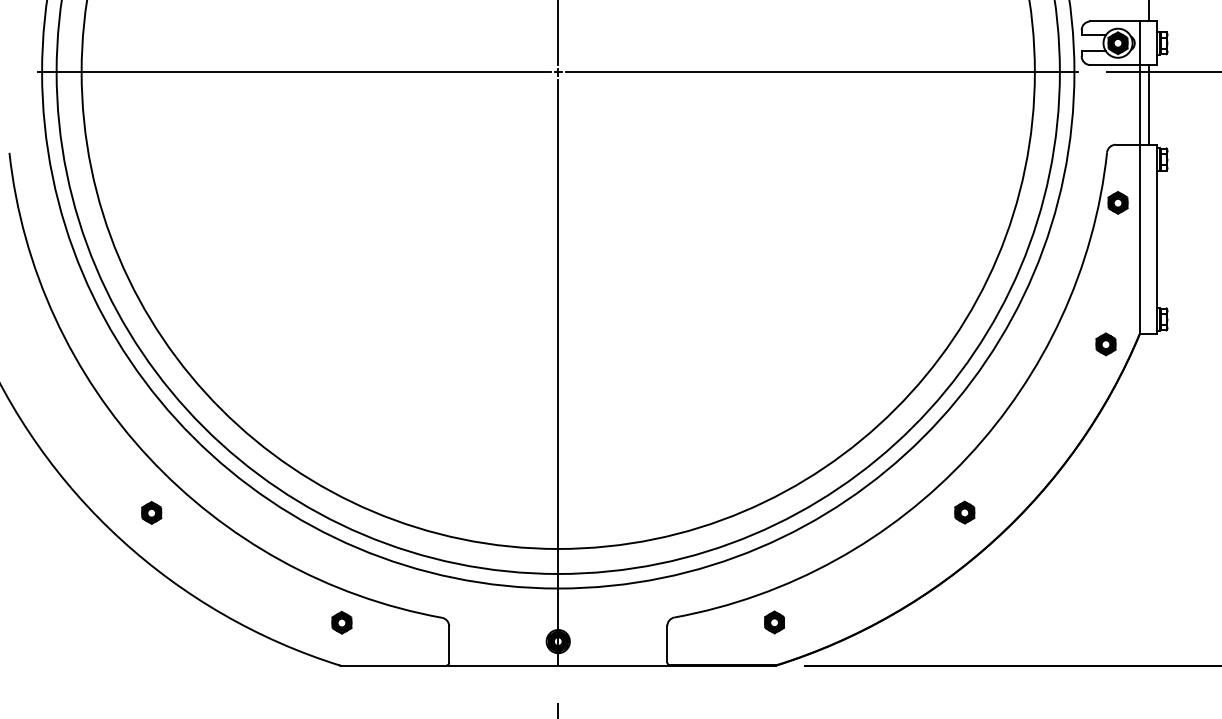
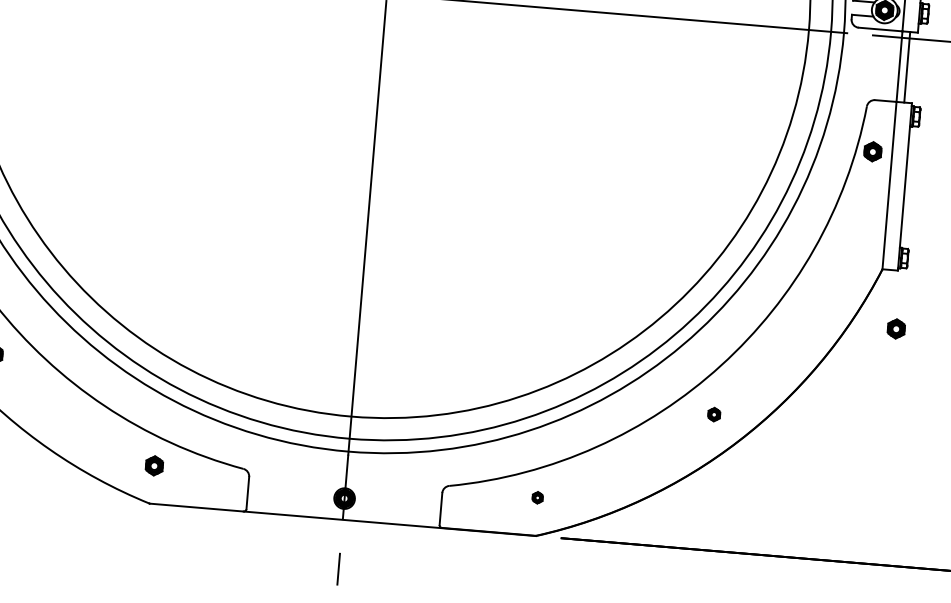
part: (1105, 344) -> (895, 329), moved
part: (964, 512) -> (713, 414), size x0.7
part: (774, 622) -> (537, 497), size x0.6

